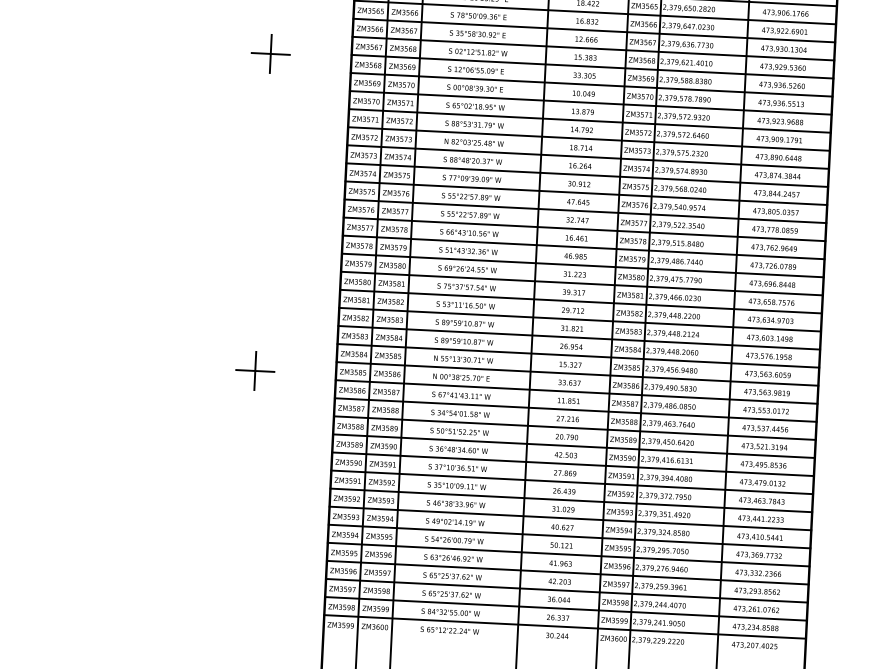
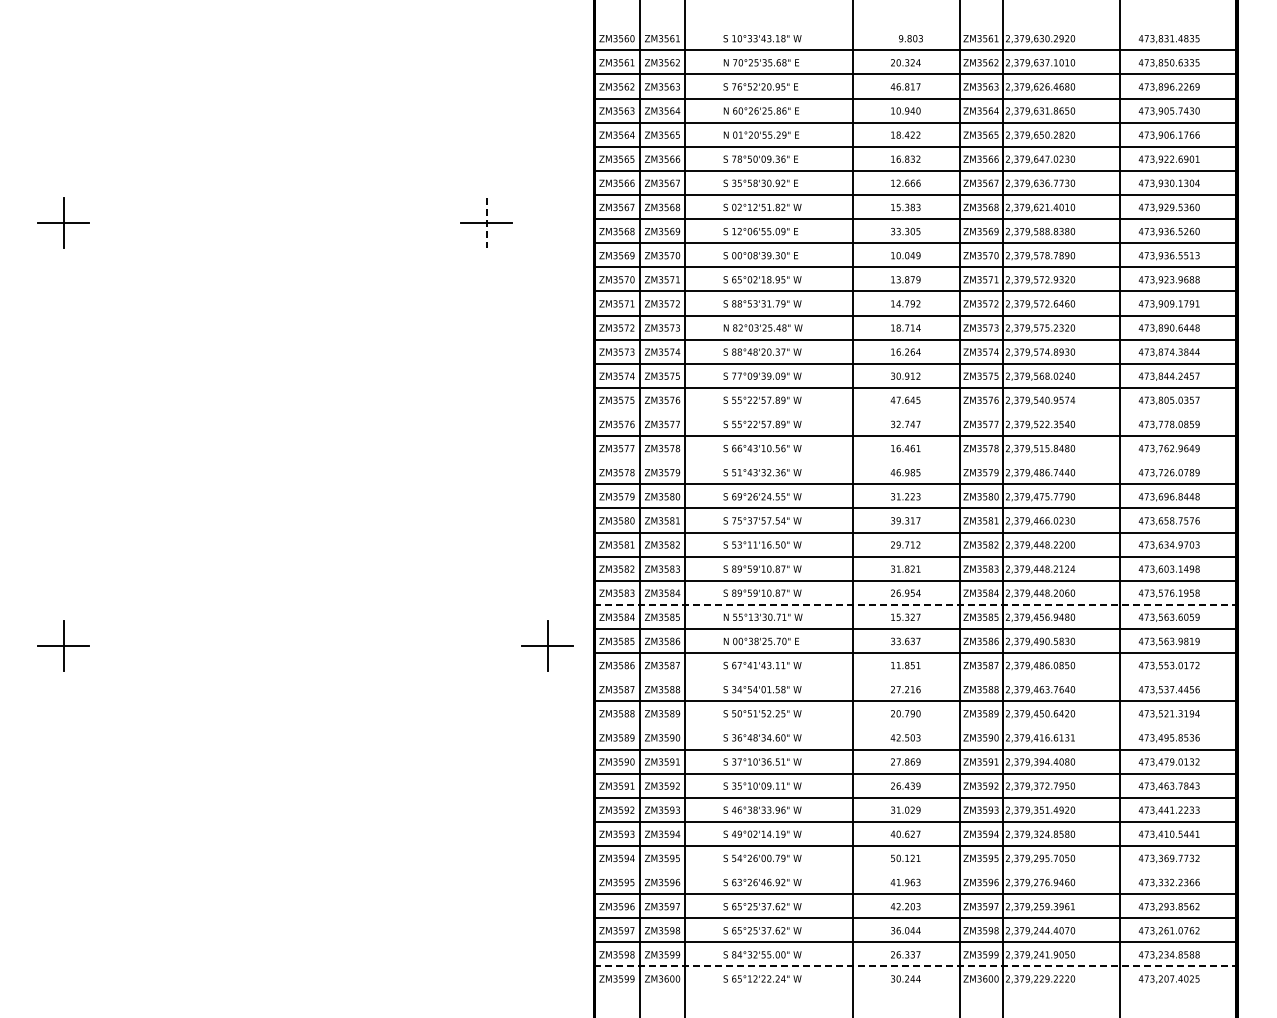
line: (270, 54) -> (486, 223), solid -> dashed
line: (585, 210) -> (915, 411), removed
line: (583, 247) -> (915, 460), removed
line: (578, 355) -> (916, 604), solid -> dashed
part: (255, 370) -> (547, 645), moved
line: (575, 410) -> (915, 677), removed
line: (573, 446) -> (915, 725), removed
line: (568, 554) -> (915, 870), removed
line: (565, 626) -> (916, 966), solid -> dashed

